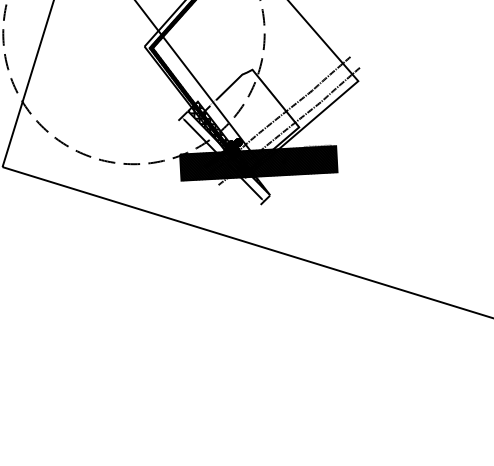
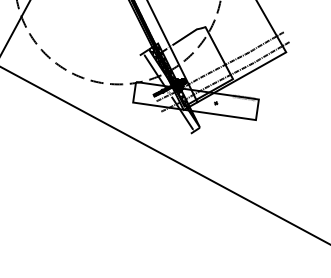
hatch: (258, 163) -> (195, 101), removed

